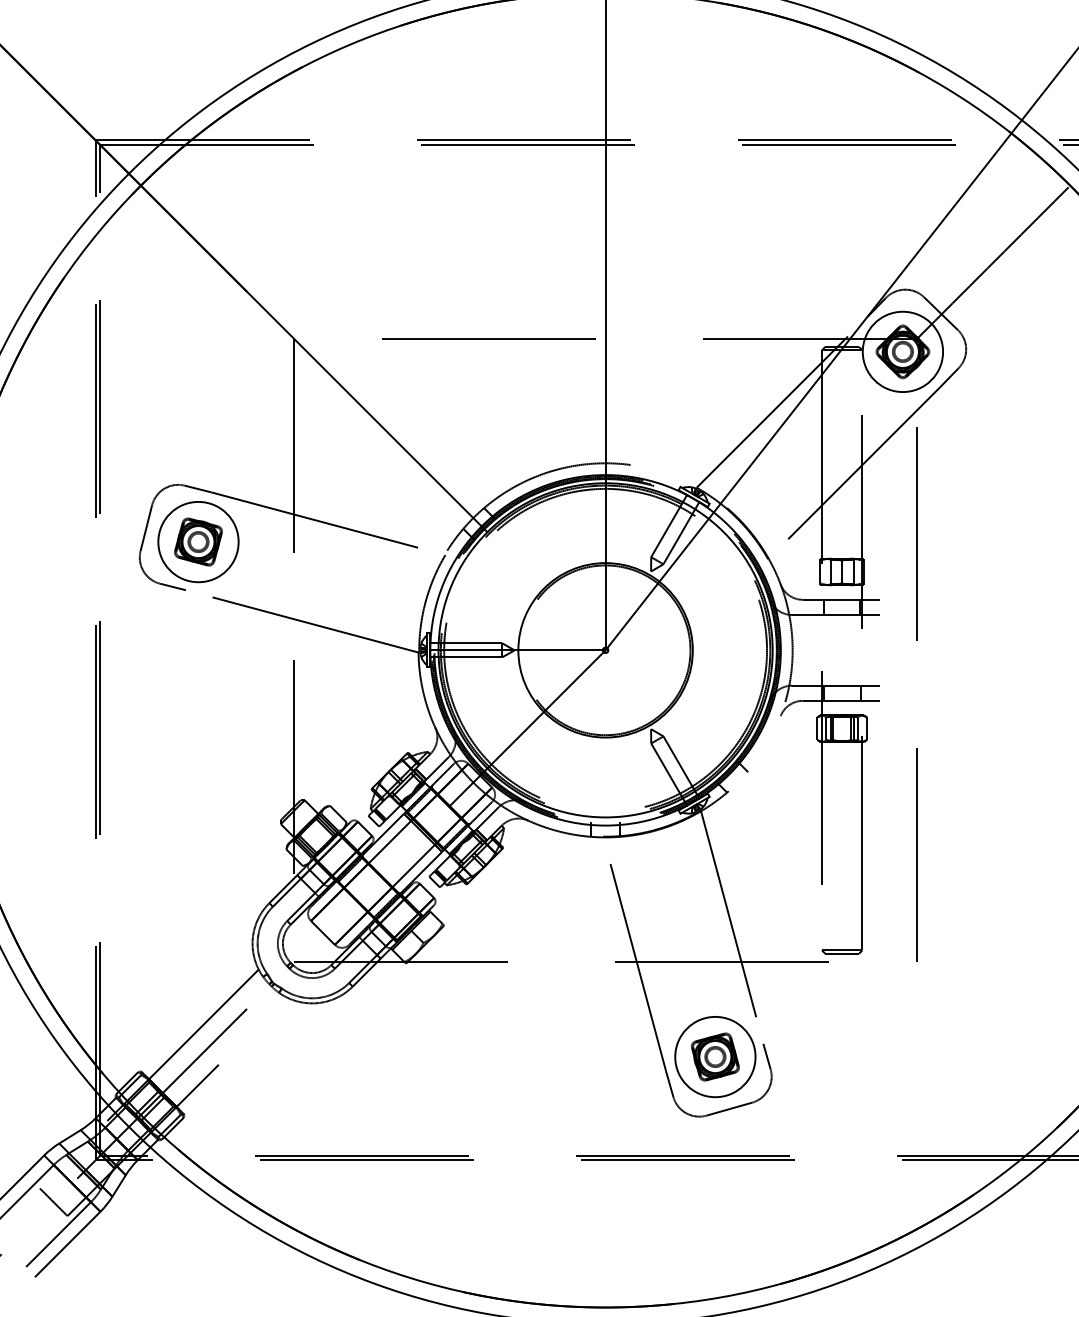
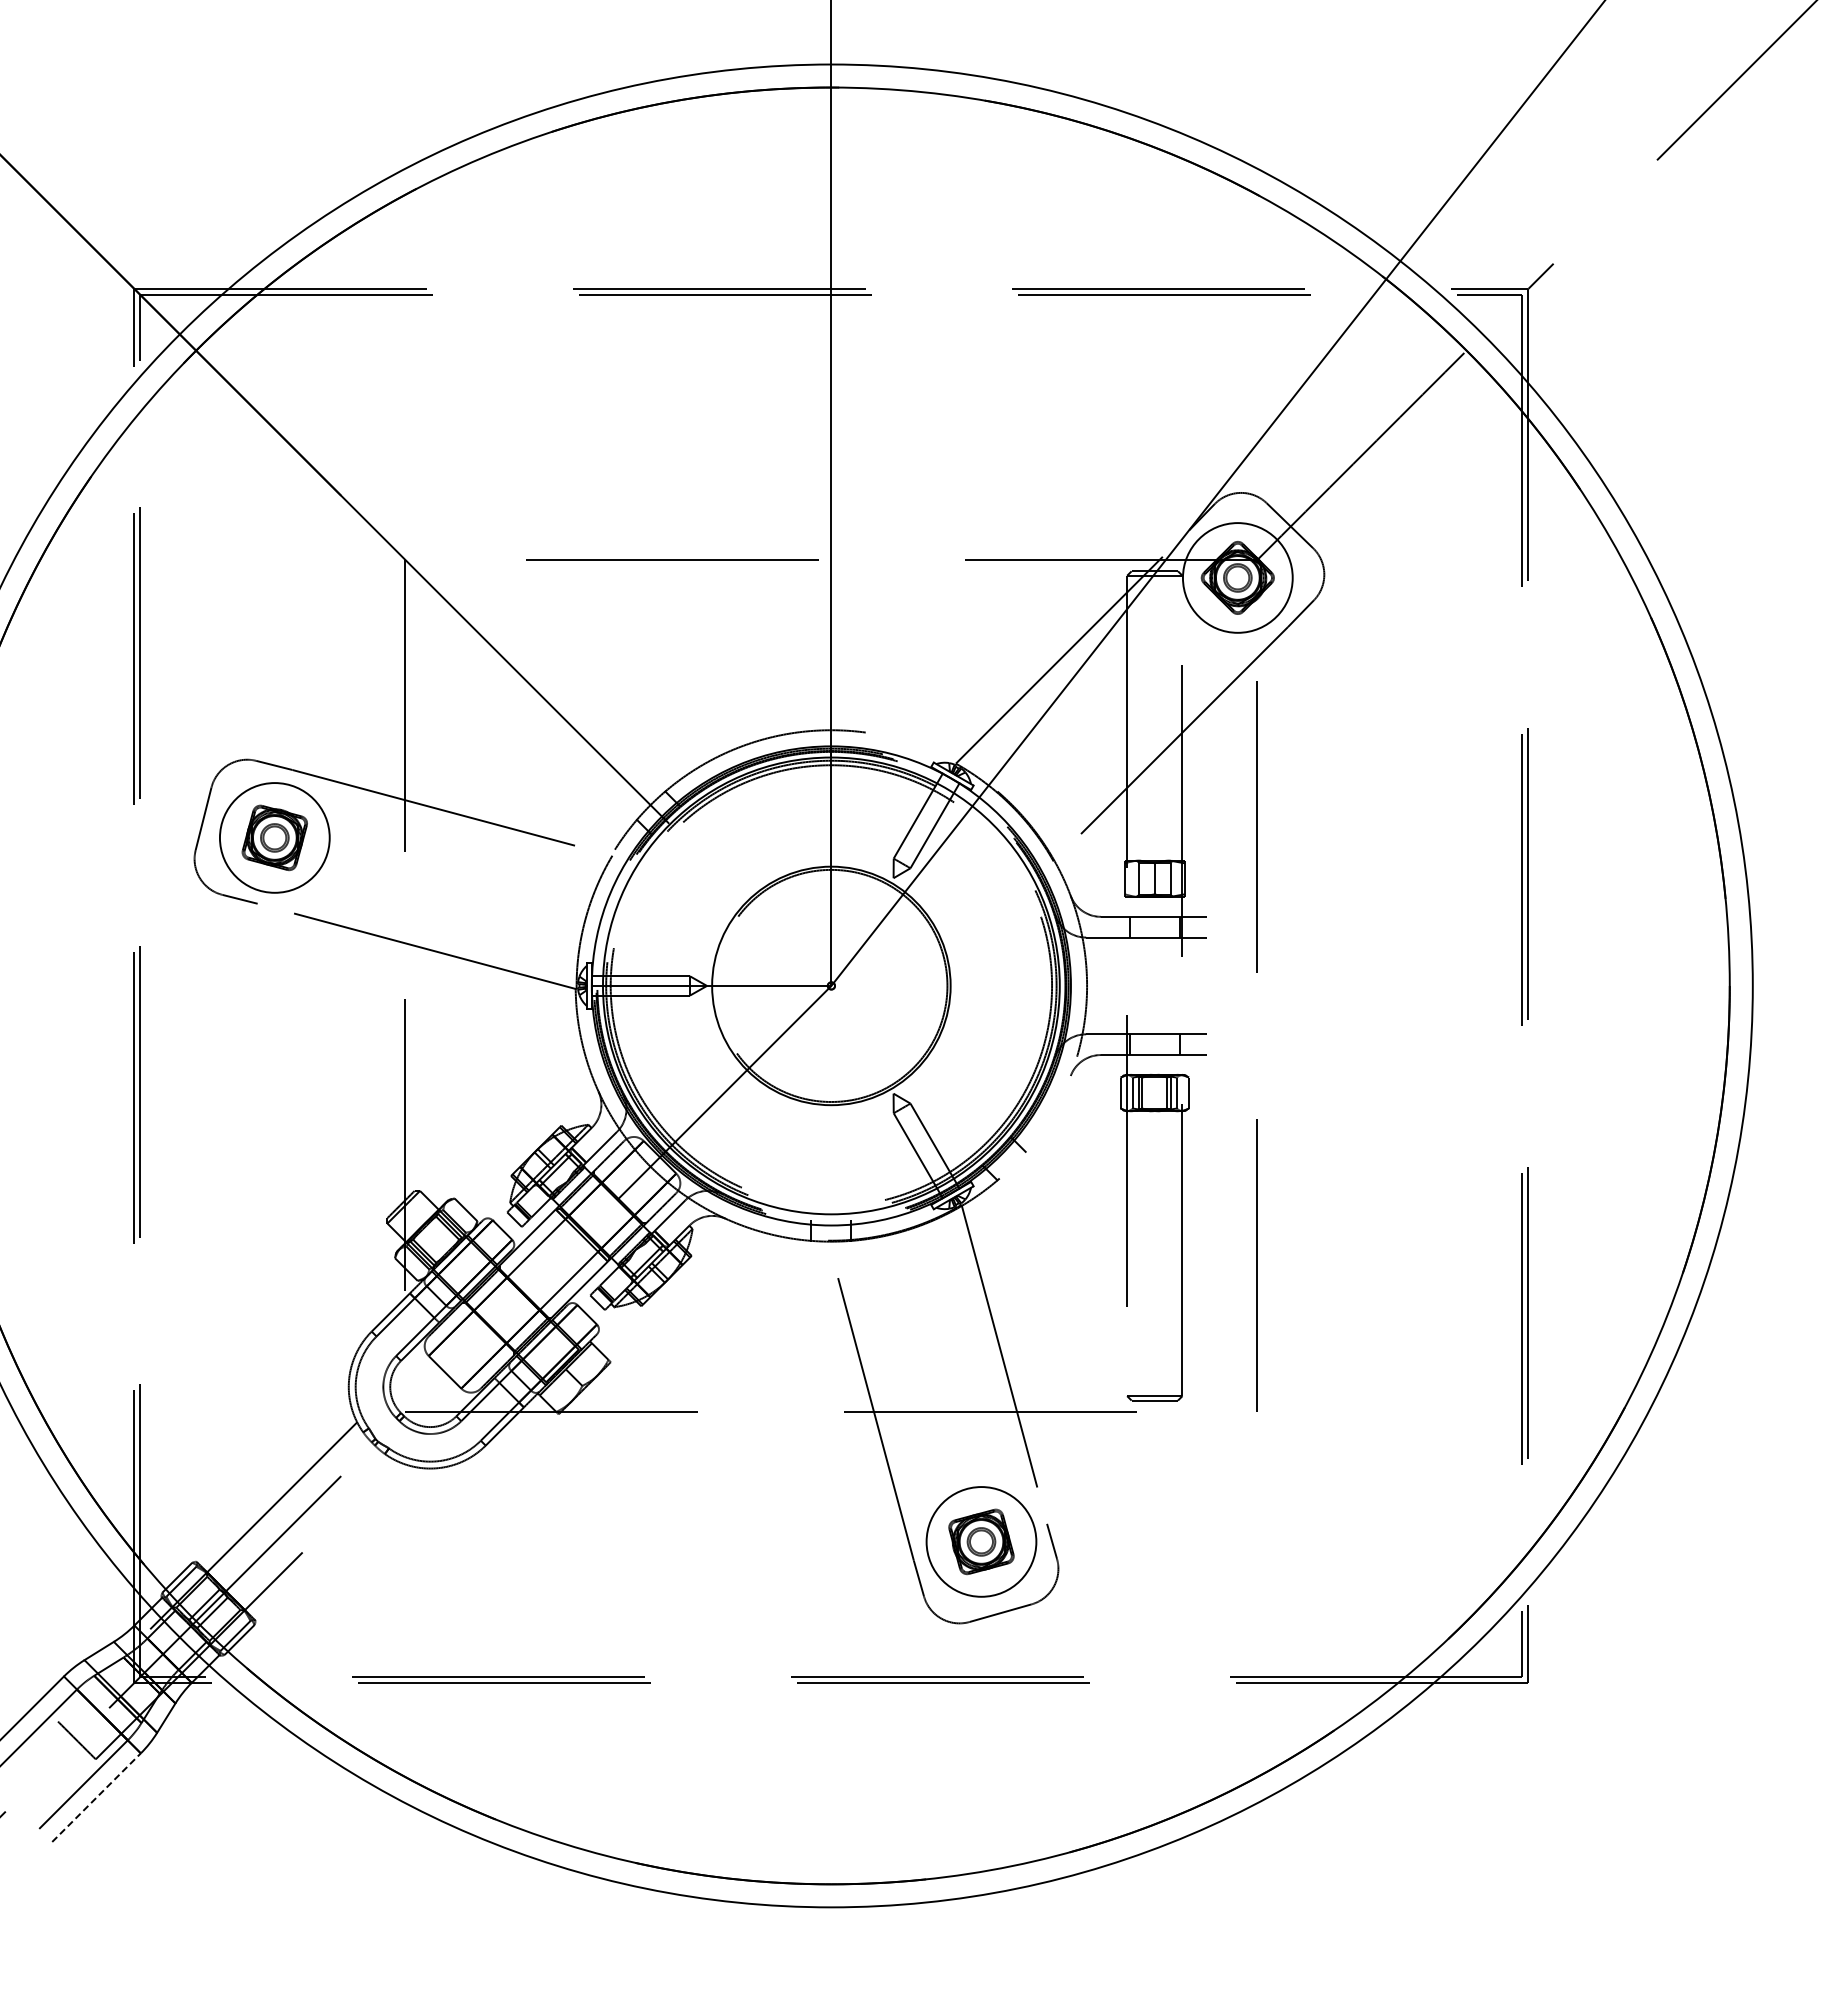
line: (68, 1243) -> (96, 1797), solid -> dashed

